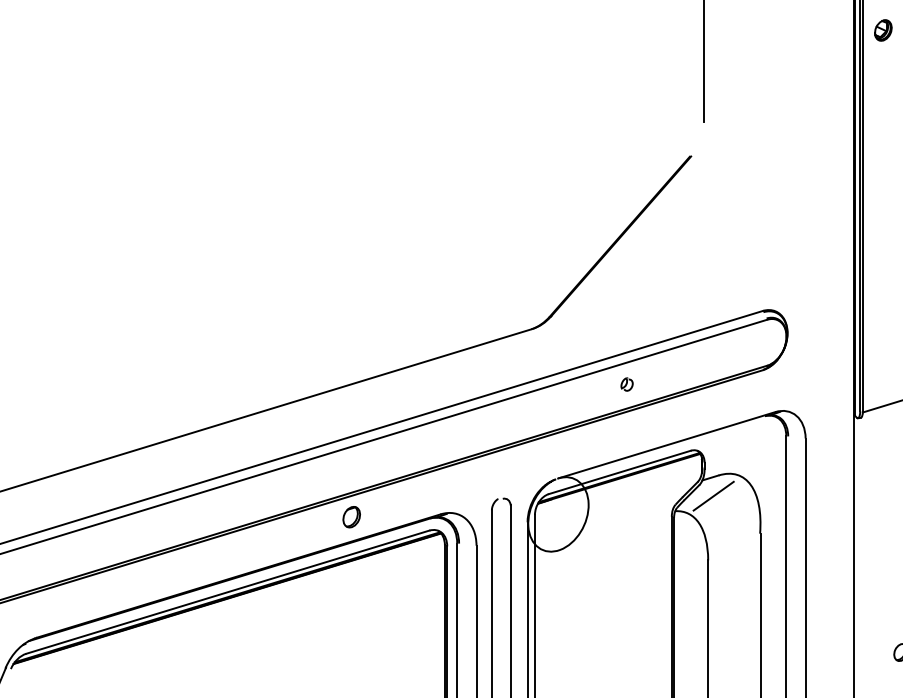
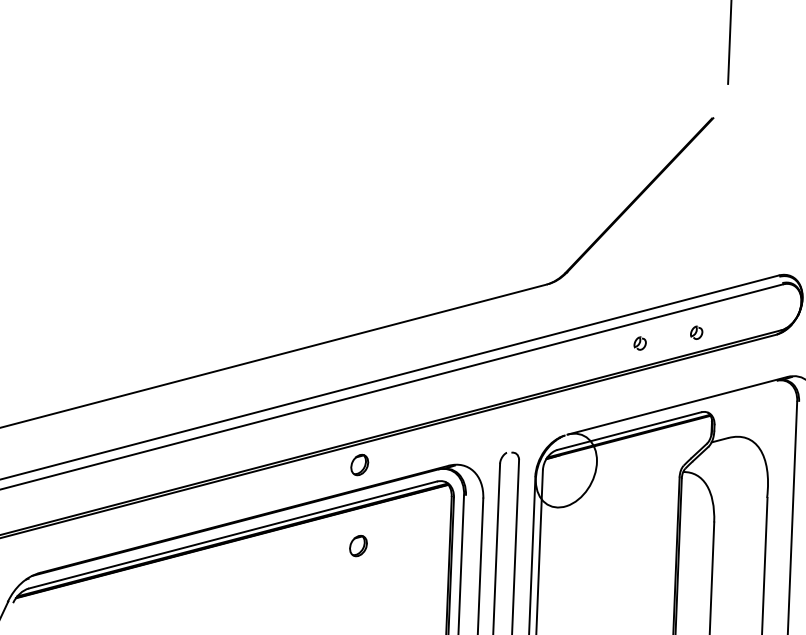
part: (682, 371) -> (696, 332), added
line: (713, 495) -> (722, 457), removed
part: (353, 598) -> (358, 546), added

